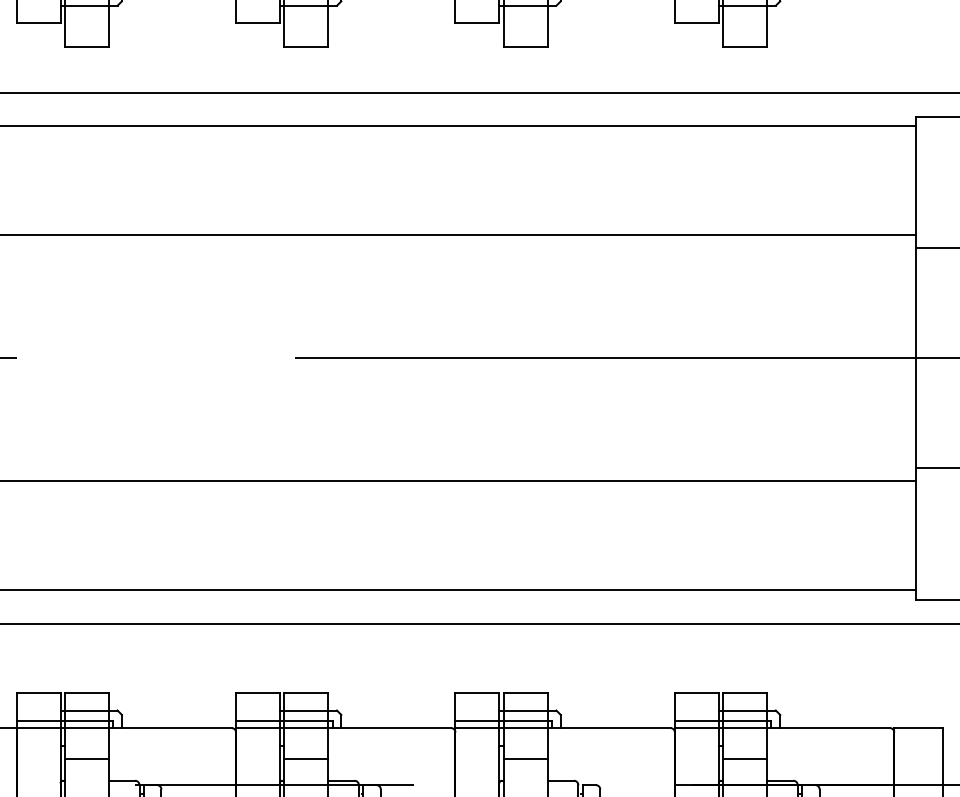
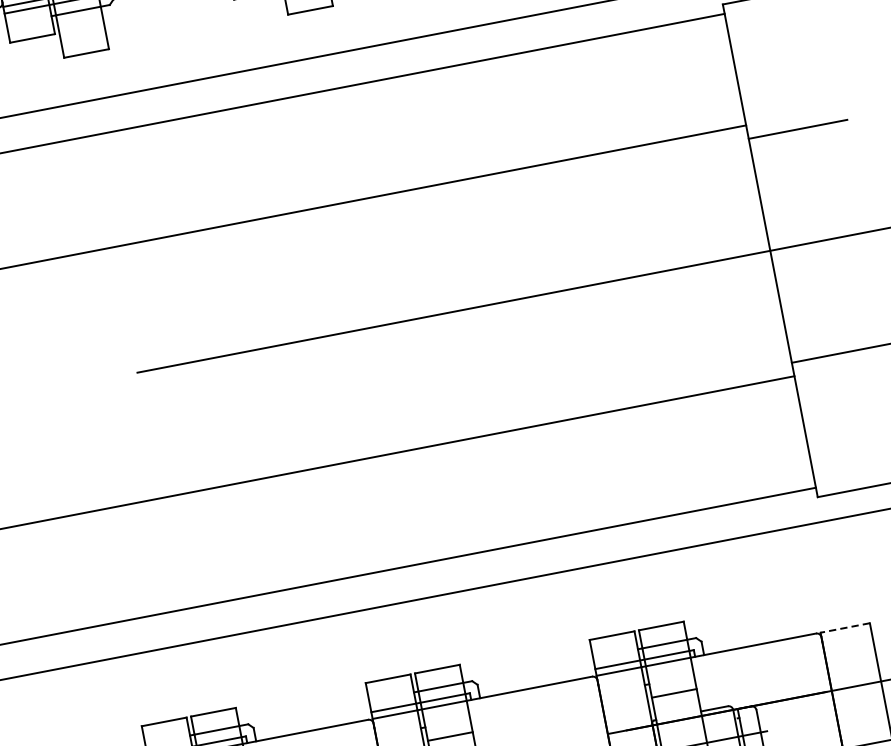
line: (917, 728) -> (844, 628), solid -> dashed

